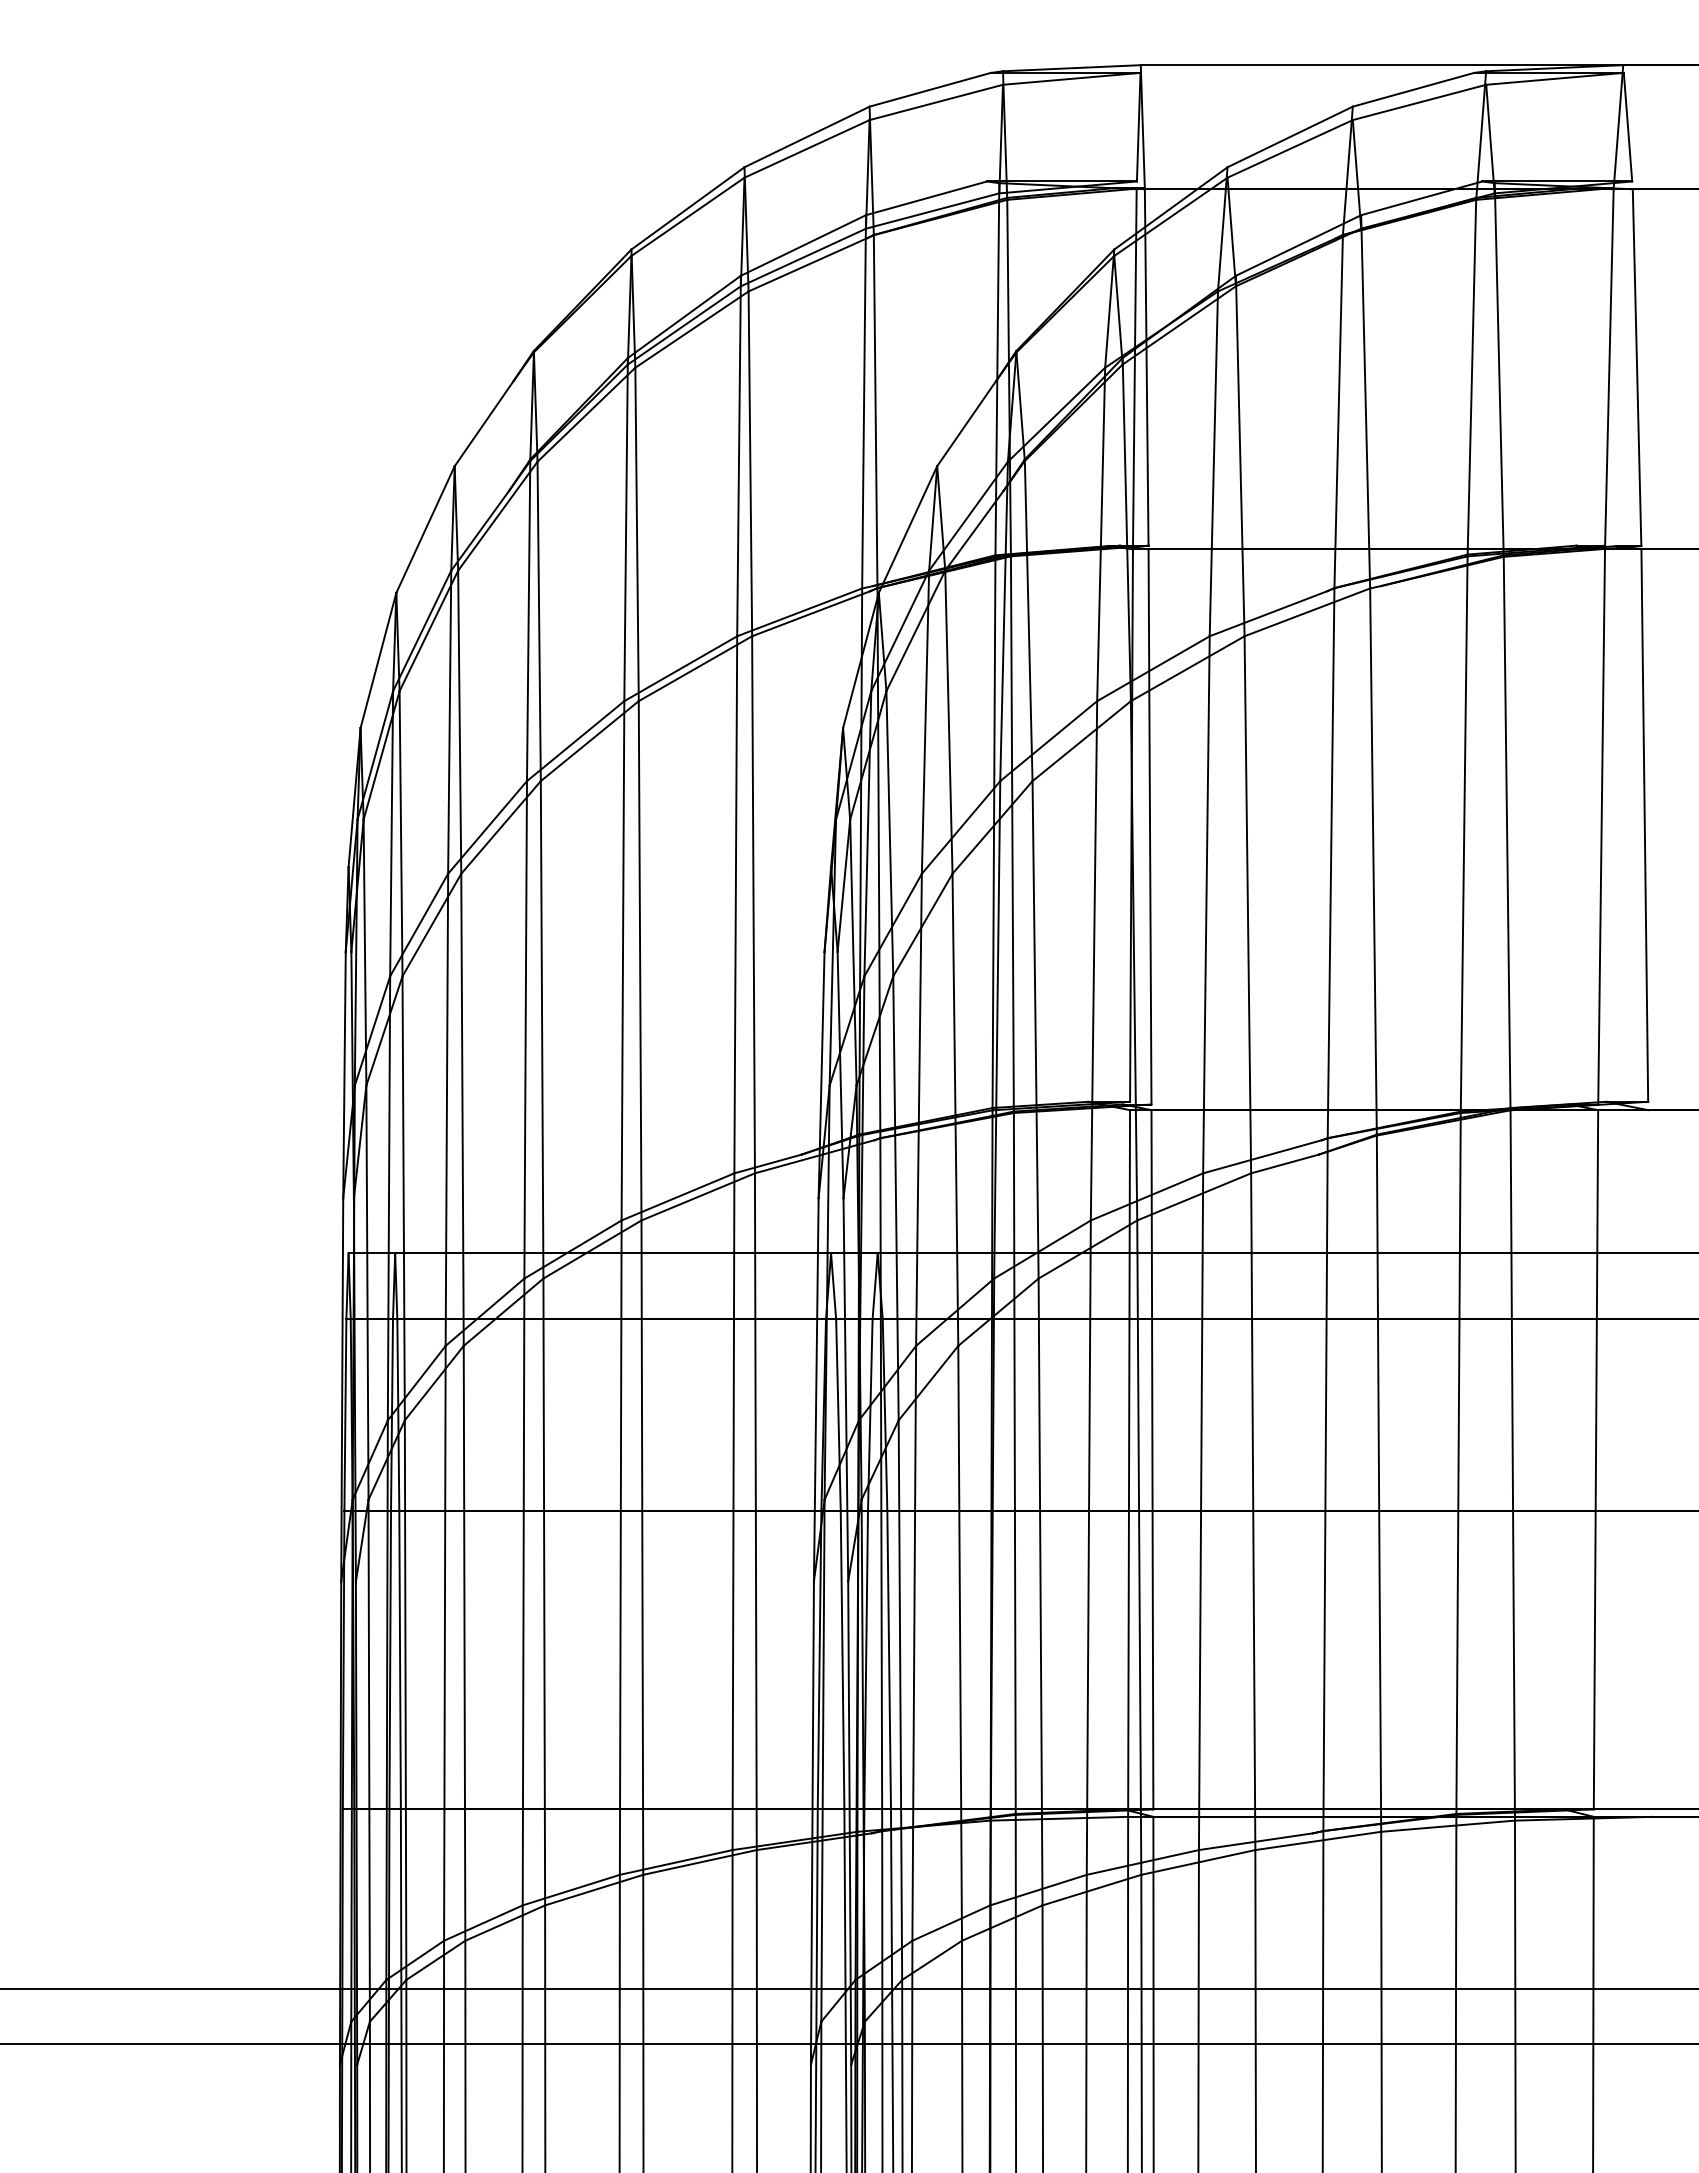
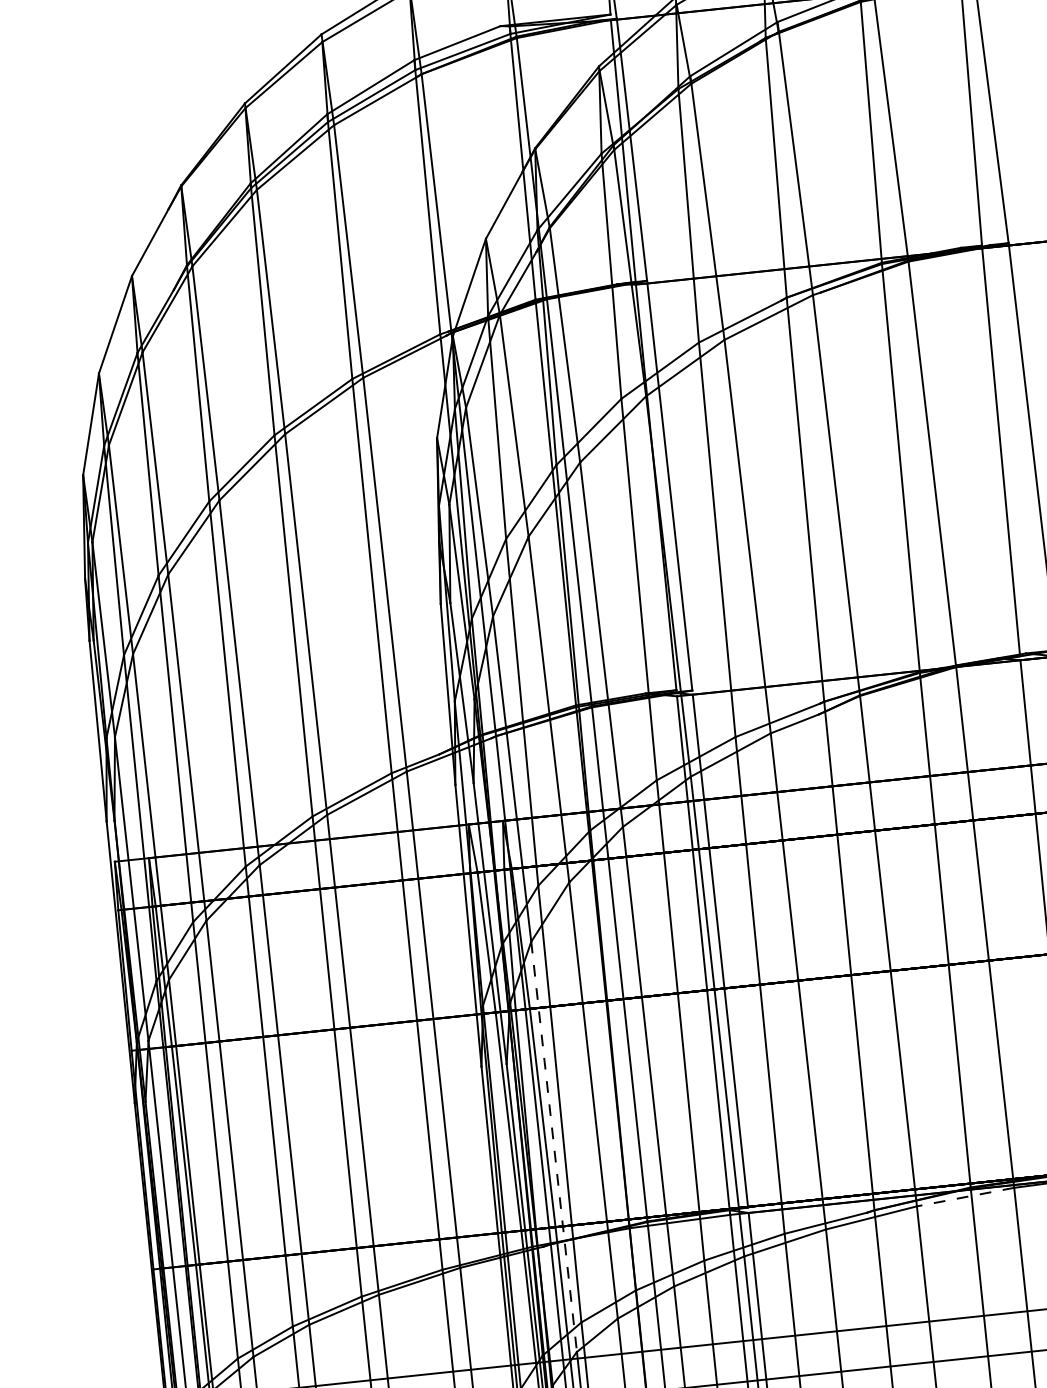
line: (900, 1700) -> (554, 1147), solid -> dashed
line: (1447, 1826) -> (965, 1197), solid -> dashed

